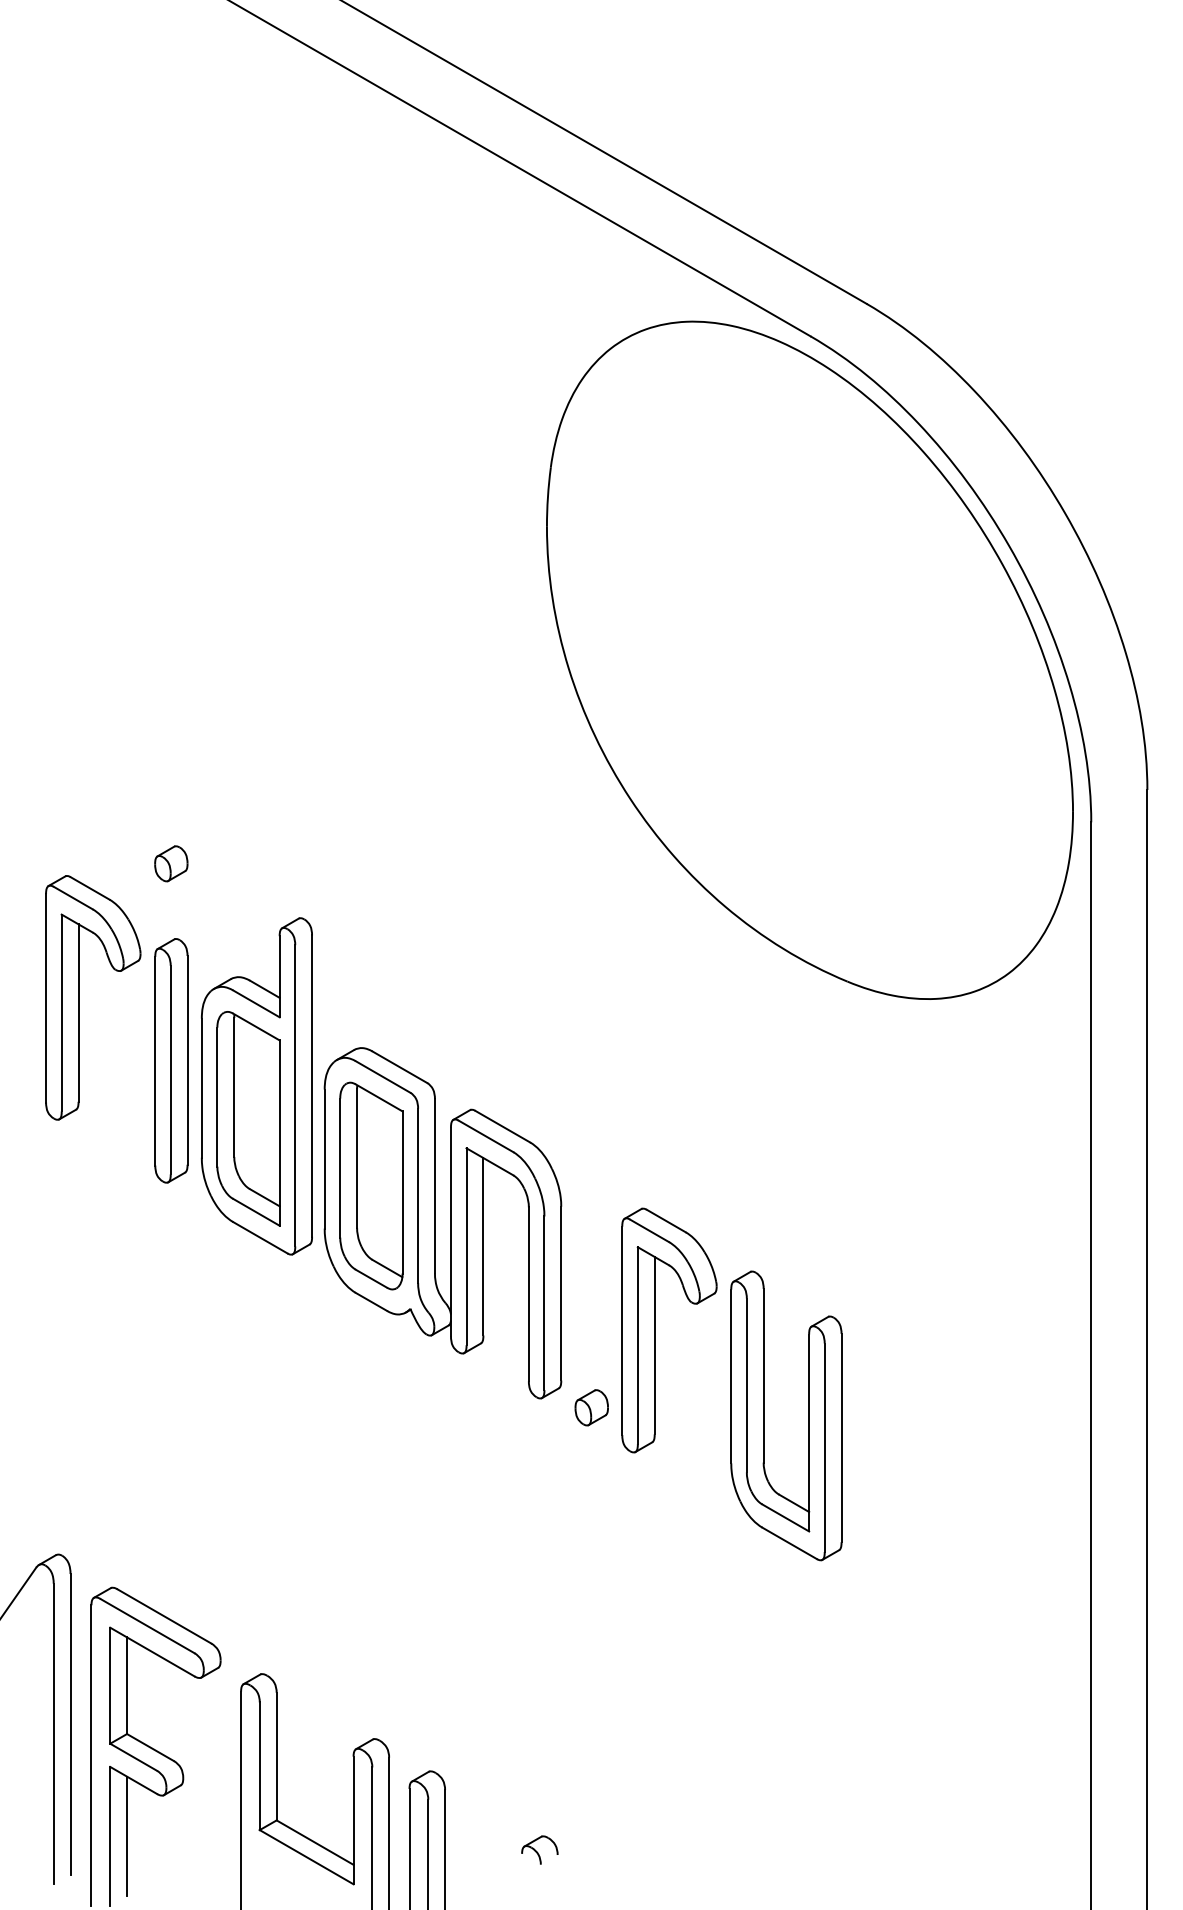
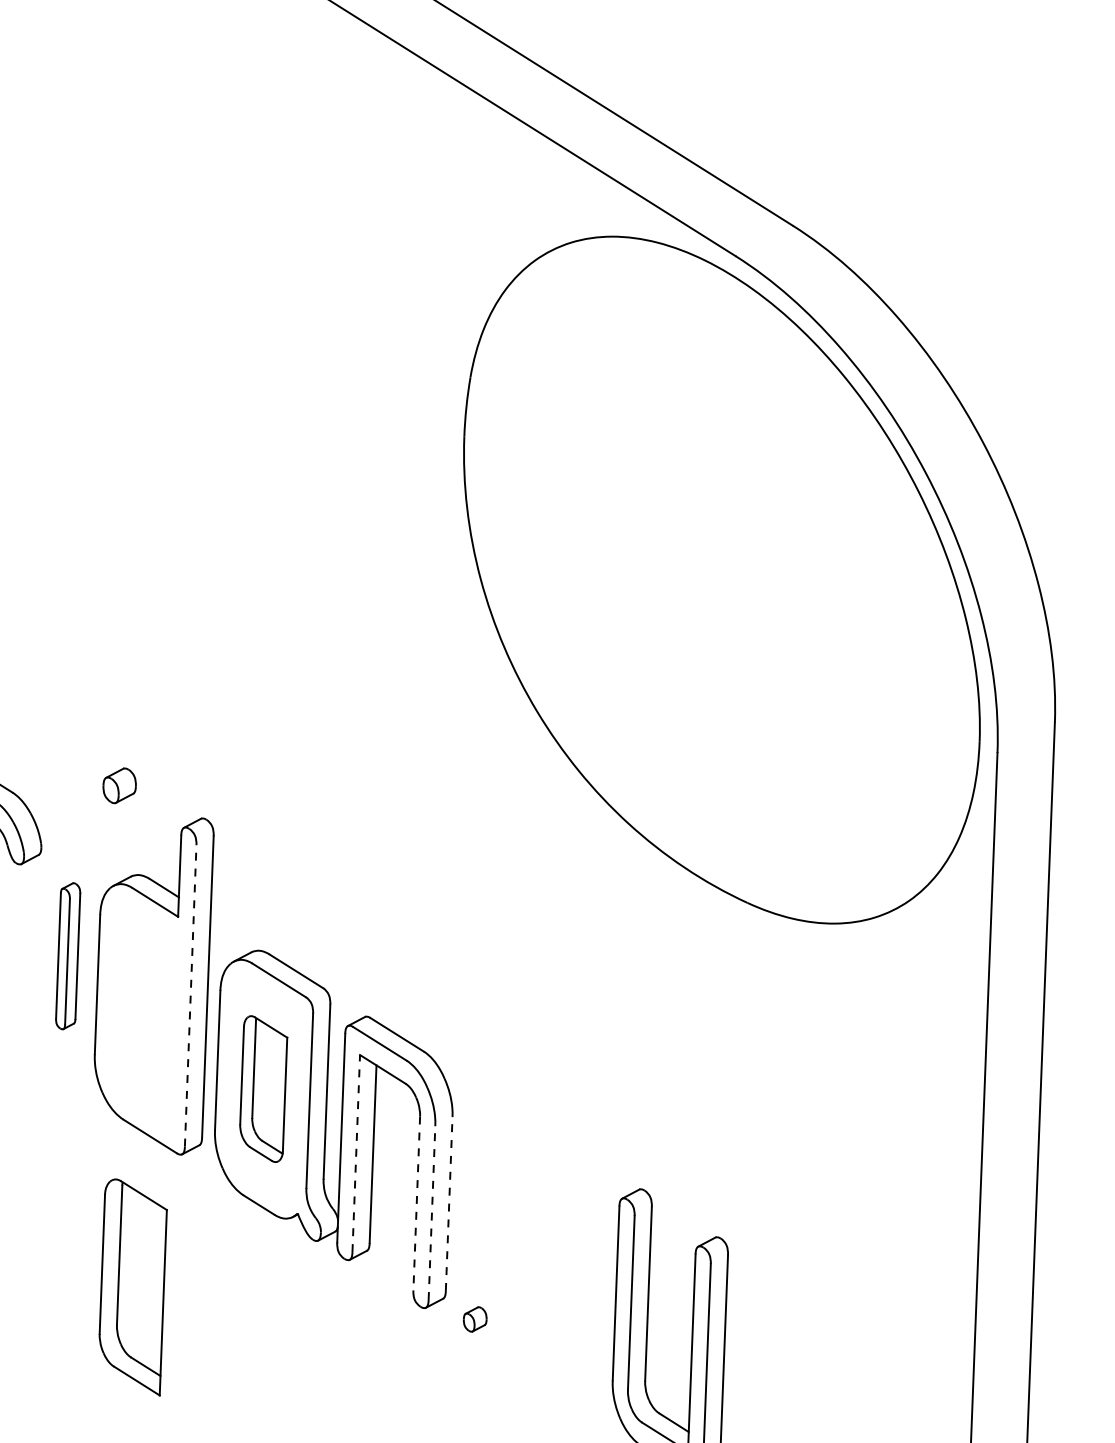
part: (171, 863) -> (119, 785), moved
part: (171, 1060) -> (68, 955), size x0.6
line: (295, 1095) -> (190, 995), solid -> dashed
part: (248, 1118) -> (132, 1286), moved
part: (371, 1185) -> (263, 1088), size x0.7
line: (466, 1246) -> (356, 1153), solid -> dashed
line: (561, 1293) -> (449, 1203), solid -> dashed
line: (528, 1294) -> (416, 1203), solid -> dashed
line: (544, 1303) -> (432, 1213), solid -> dashed
part: (655, 1330) -> (542, 1244), removed
part: (591, 1407) -> (475, 1319), size x0.7

